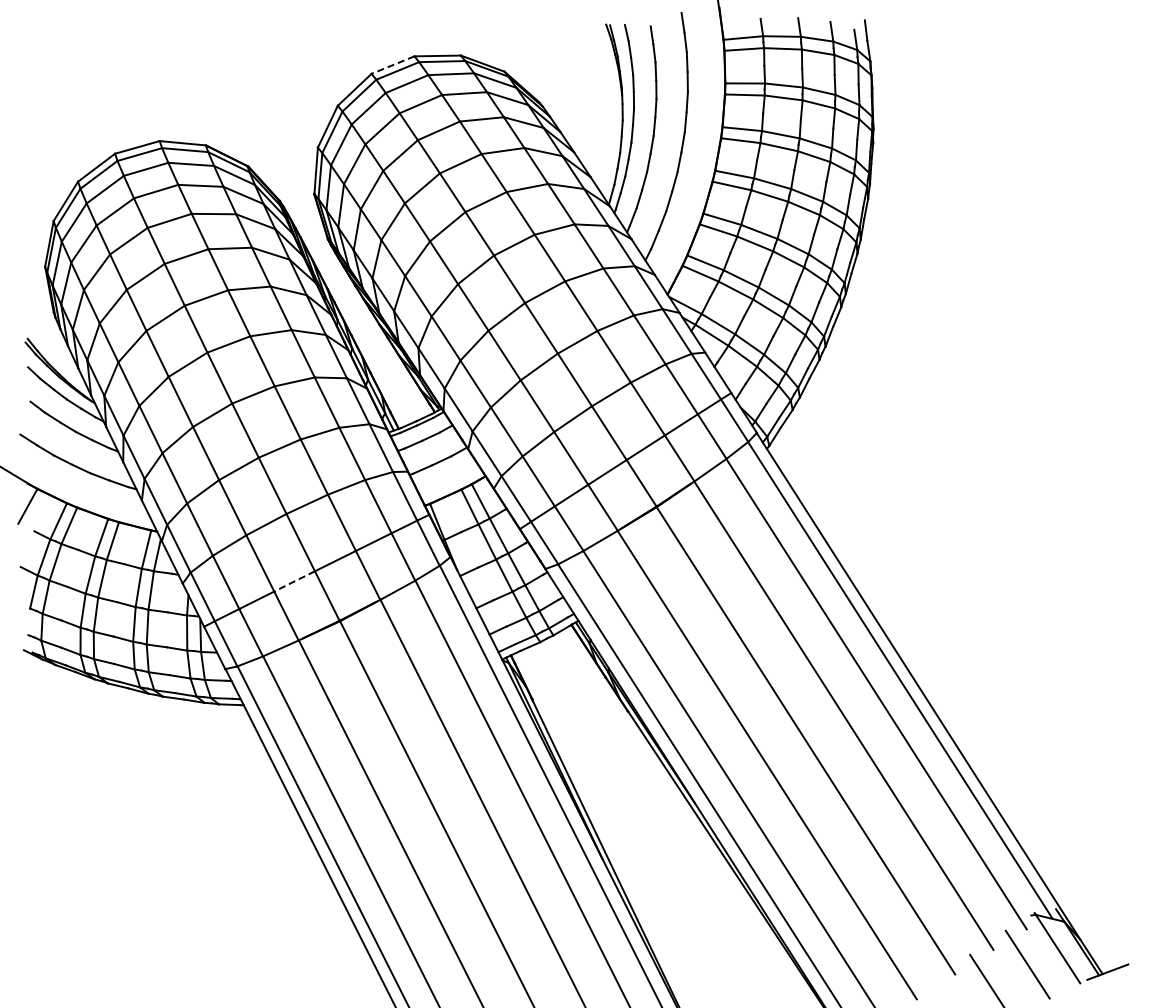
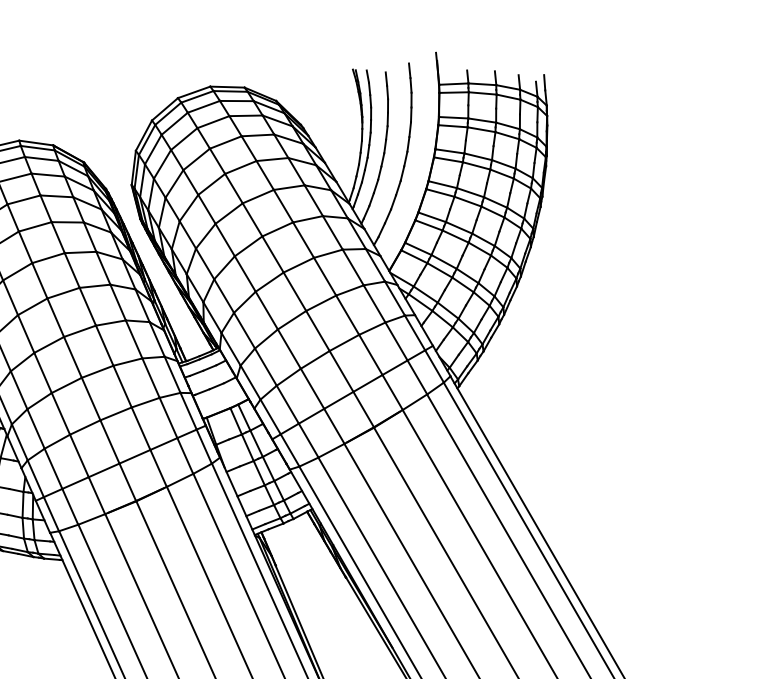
line: (392, 65) -> (193, 92), dashed -> solid
line: (294, 581) -> (104, 470), dashed -> solid

